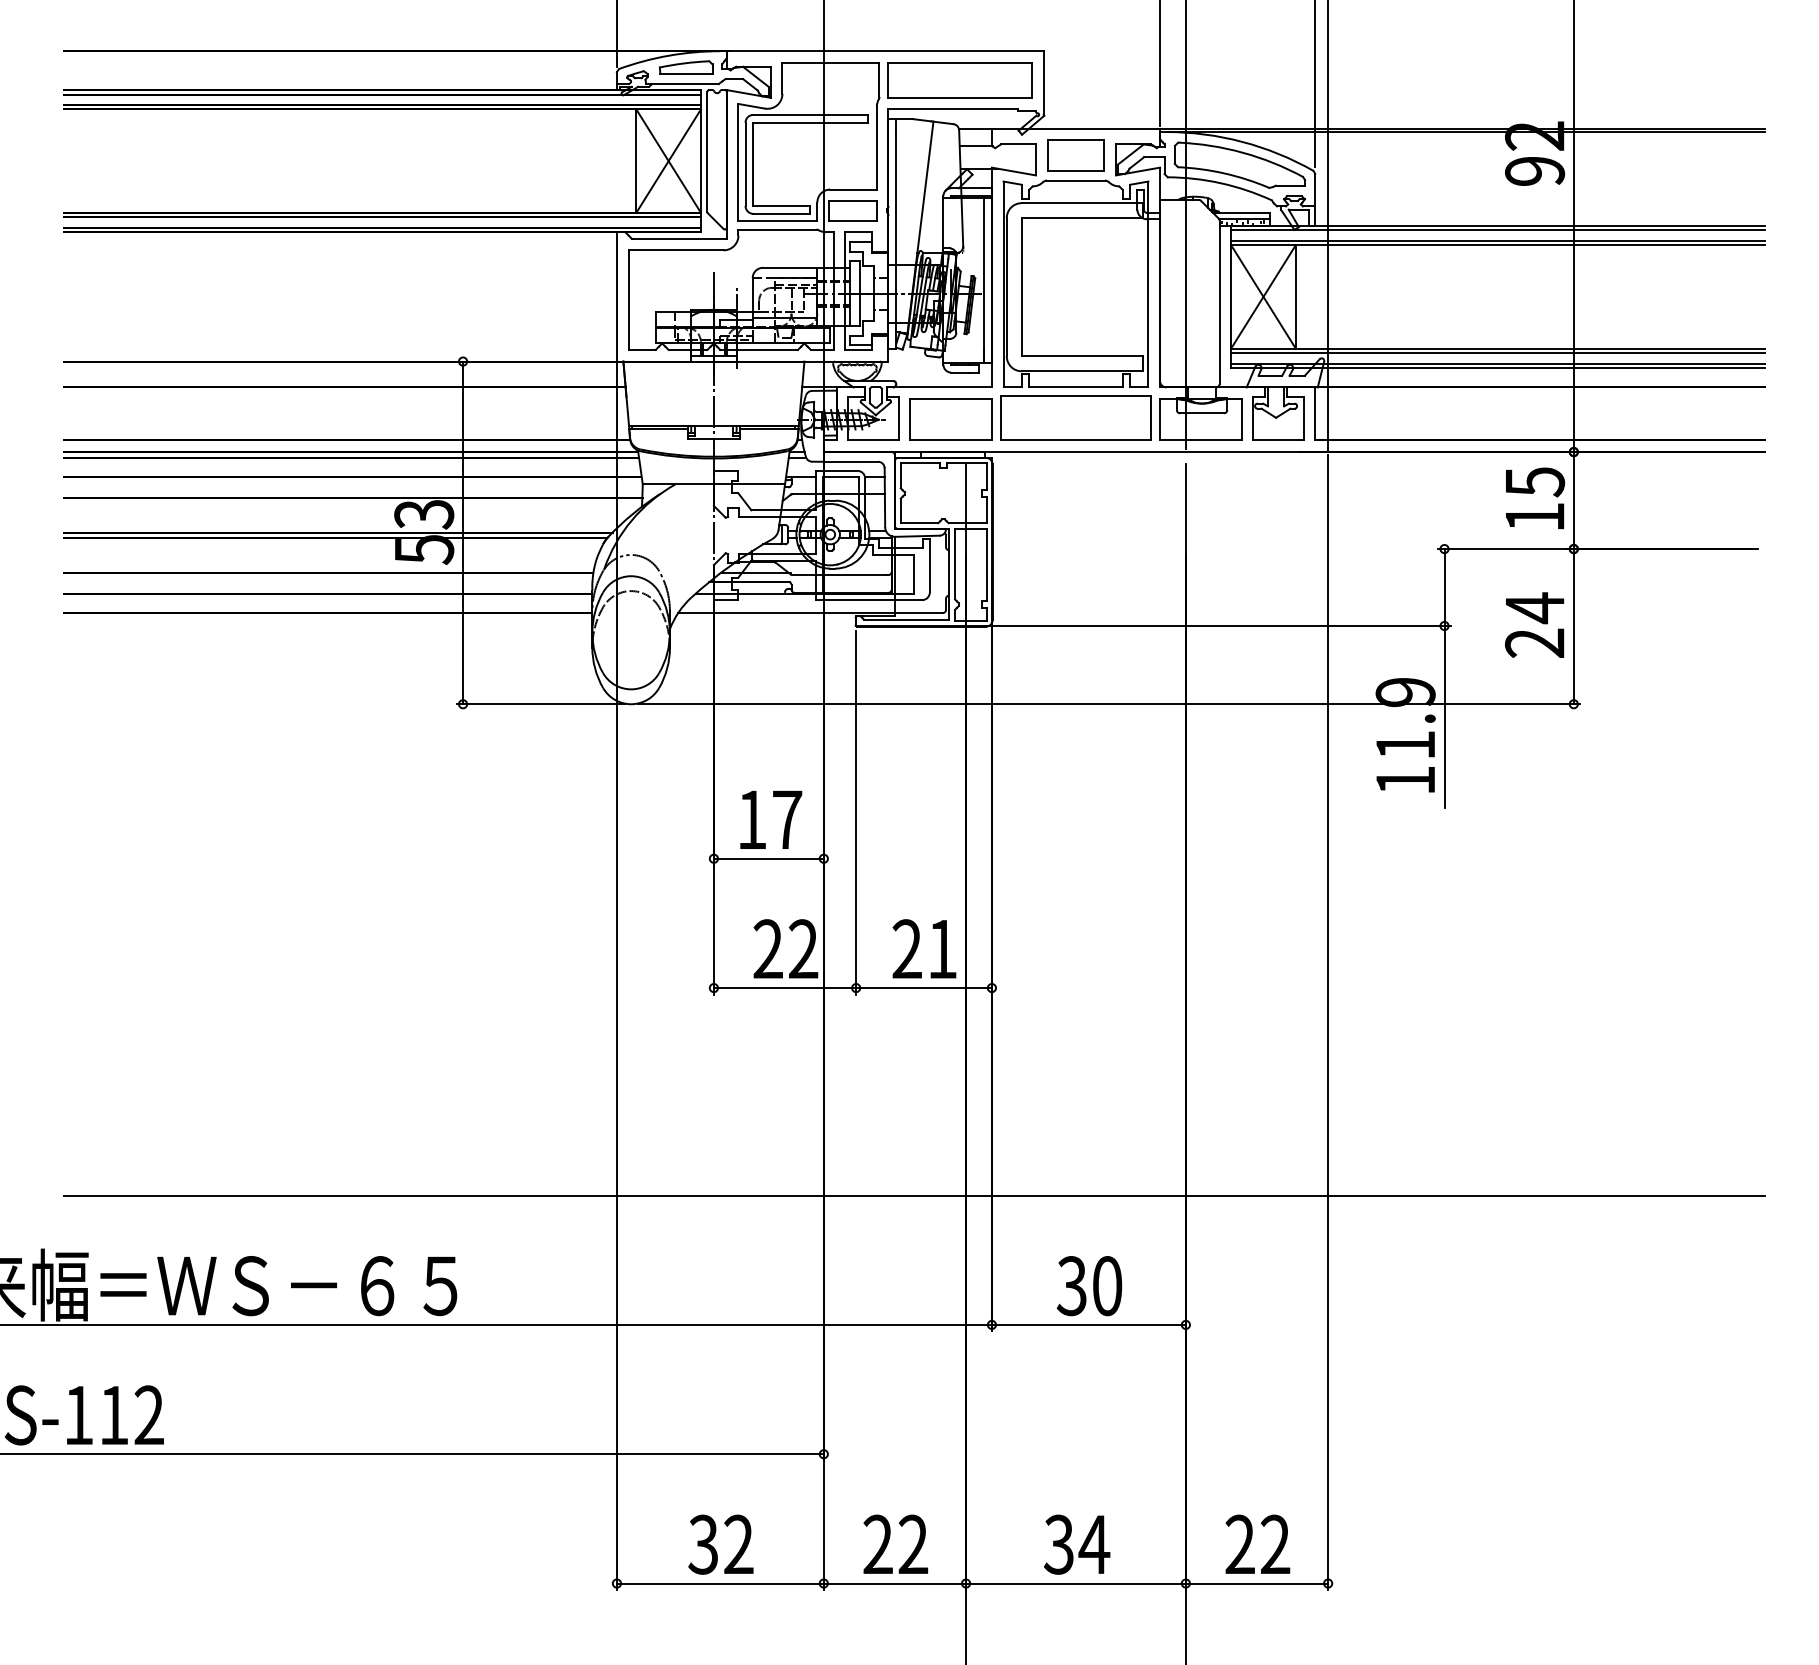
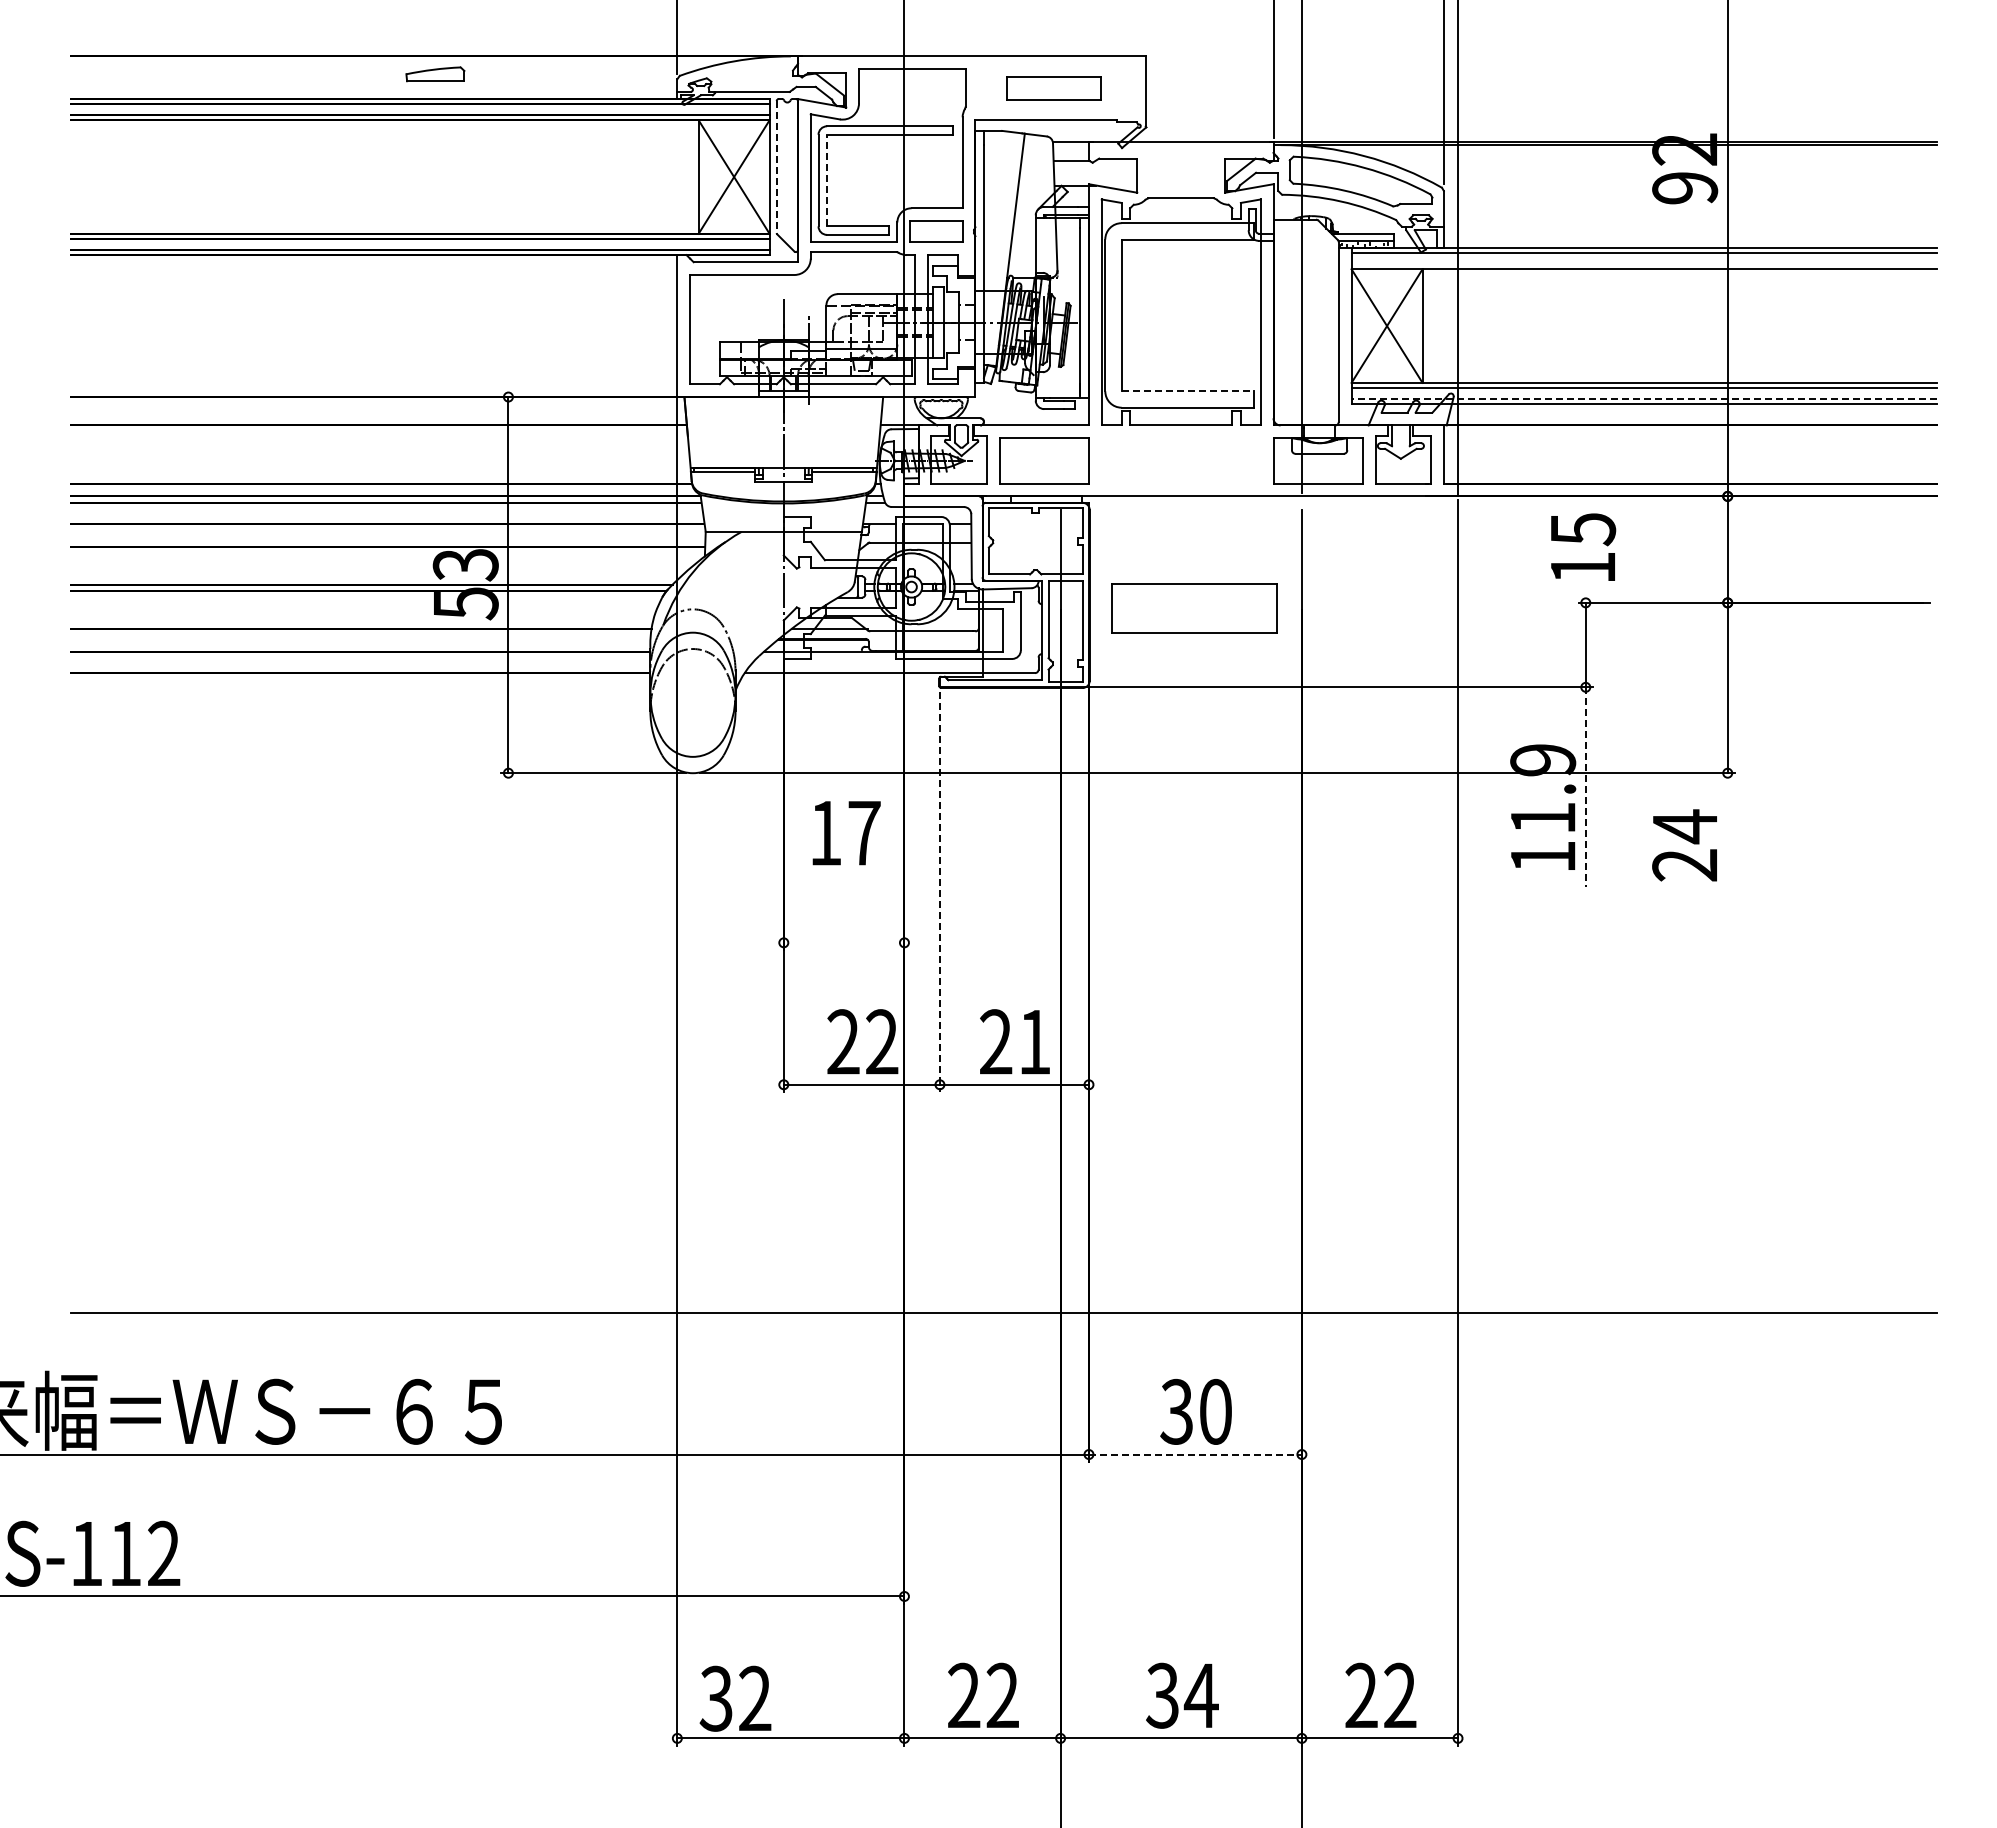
part: (686, 67) -> (435, 74), moved
part: (959, 79) -> (1053, 87), size x0.6
line: (707, 152) -> (776, 167), solid -> dashed
part: (1075, 155) -> (1180, 170), removed
line: (753, 164) -> (827, 180), solid -> dashed
line: (1498, 240) -> (1644, 264), removed
line: (1082, 356) -> (1188, 391), solid -> dashed
line: (1498, 363) -> (1644, 399), solid -> dashed
part: (1076, 418) -> (1194, 608), moved
text: (1535, 497) -> (1583, 546), moved
text: (1534, 625) -> (1684, 845), moved
line: (1444, 717) -> (1585, 787), solid -> dashed
line: (855, 812) -> (939, 892), solid -> dashed
text: (771, 820) -> (846, 833), moved
line: (768, 858) -> (843, 942), removed
line: (1088, 1324) -> (1195, 1454), solid -> dashed
text: (720, 1544) -> (735, 1698), moved

